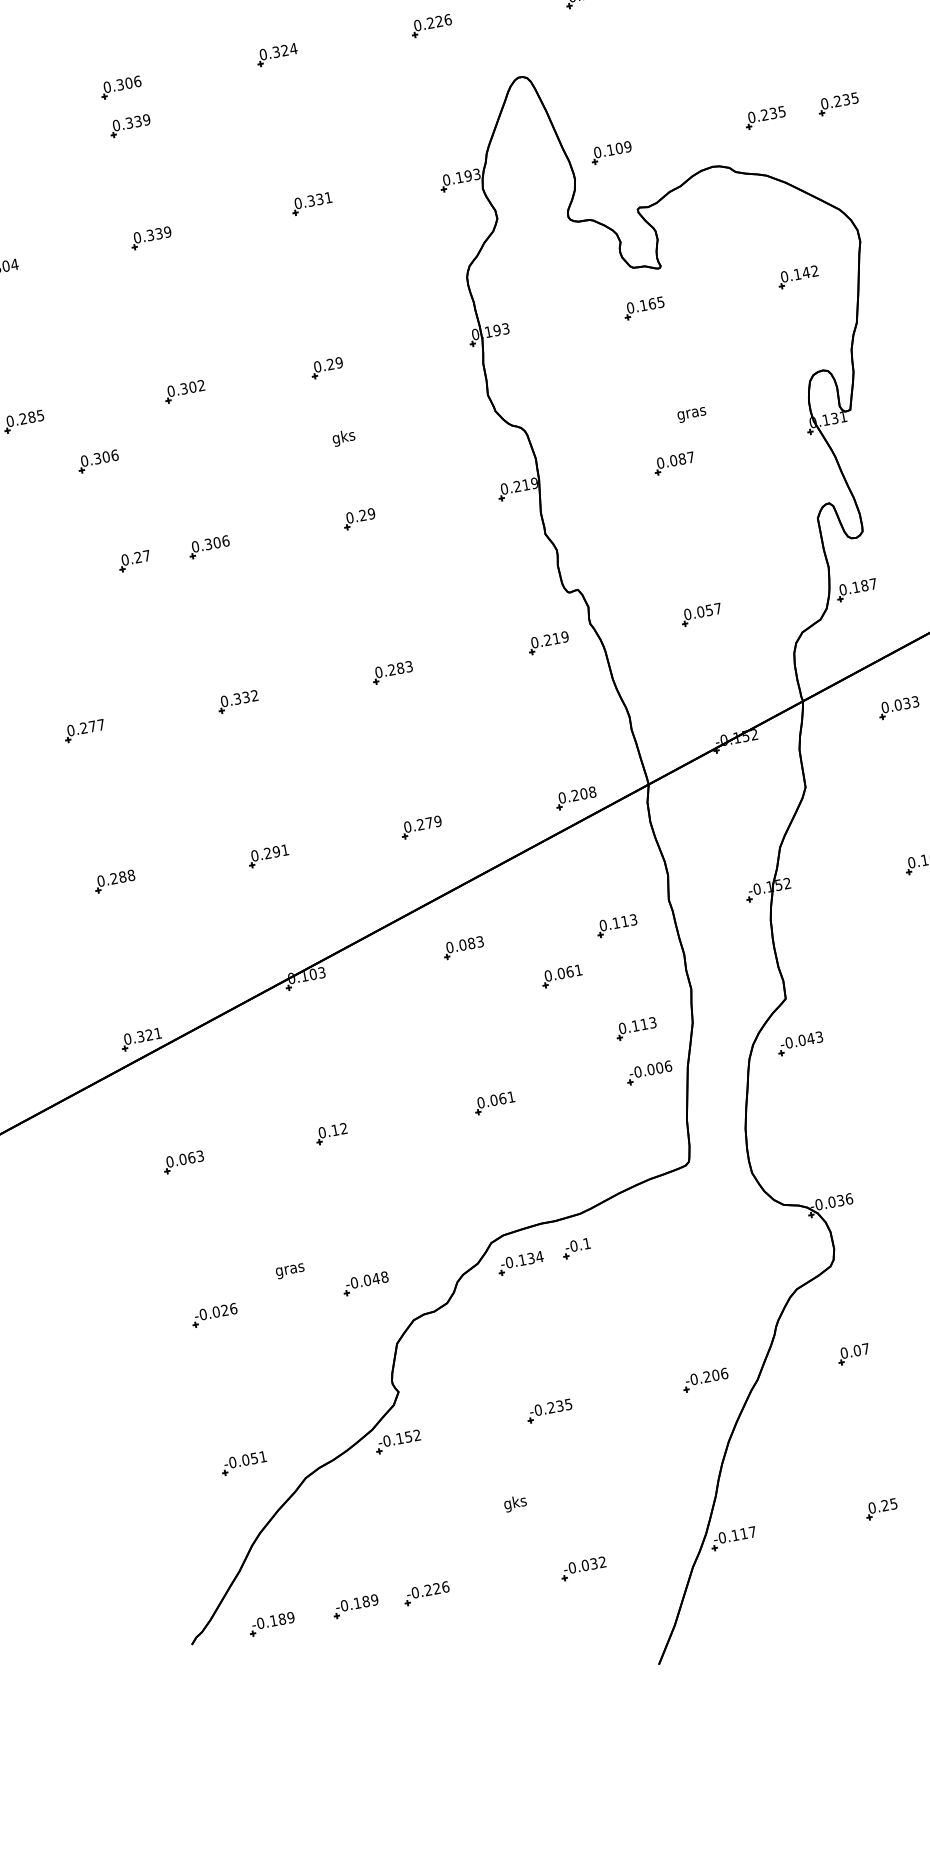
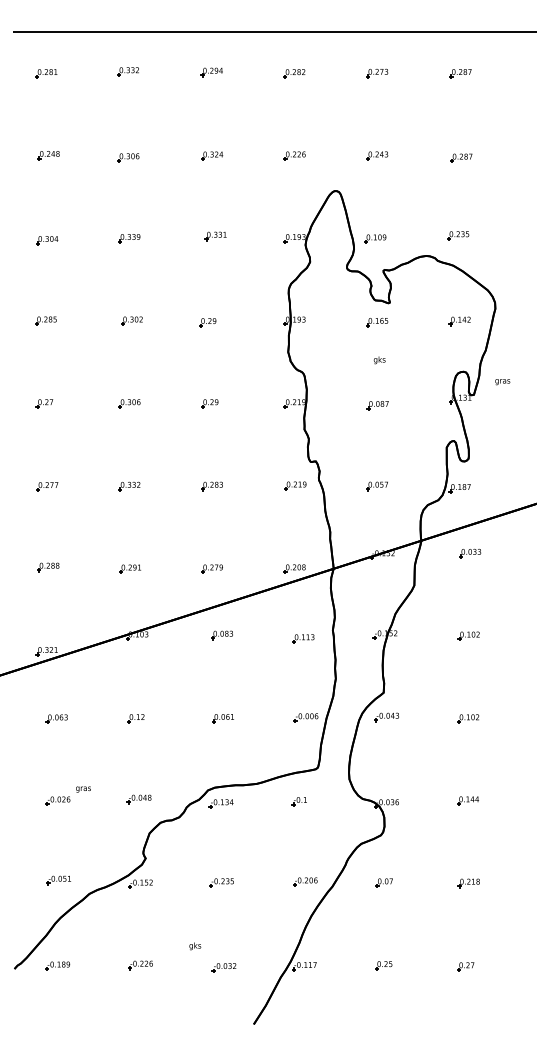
part: (838, 103) -> (497, 235), removed
part: (130, 125) -> (129, 178), removed
text: (691, 415) -> (502, 382), moved
text: (343, 438) -> (379, 360), moved
part: (98, 461) -> (80, 348), removed
part: (134, 560) -> (44, 403), moved
part: (560, 976) -> (269, 659), removed
part: (635, 1028) -> (303, 693), removed
part: (574, 1248) -> (298, 801), moved
text: (290, 1271) -> (83, 789), moved
text: (515, 1503) -> (195, 946), moved
part: (354, 1605) -> (102, 964), removed

